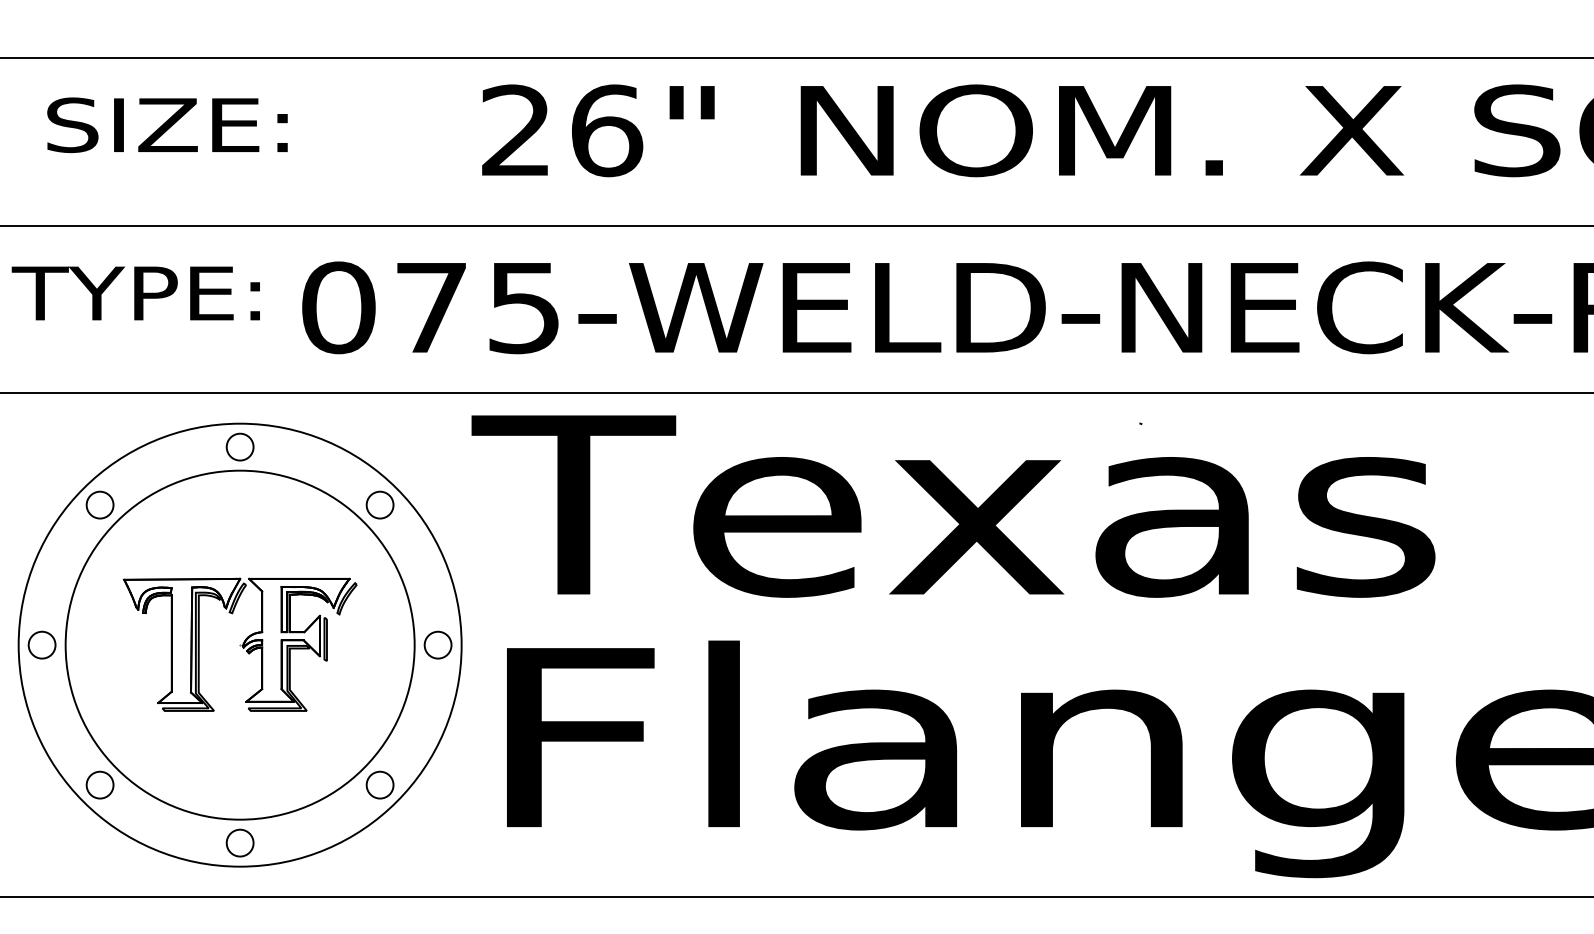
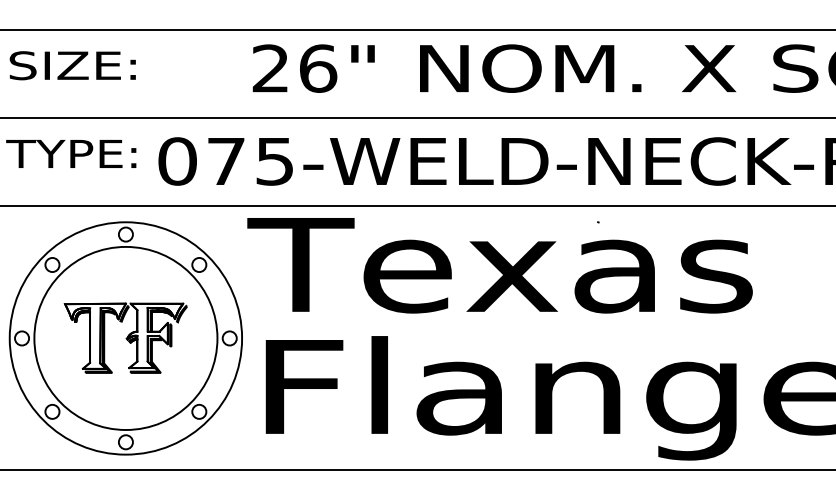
text: (166, 124) -> (72, 65), moved

